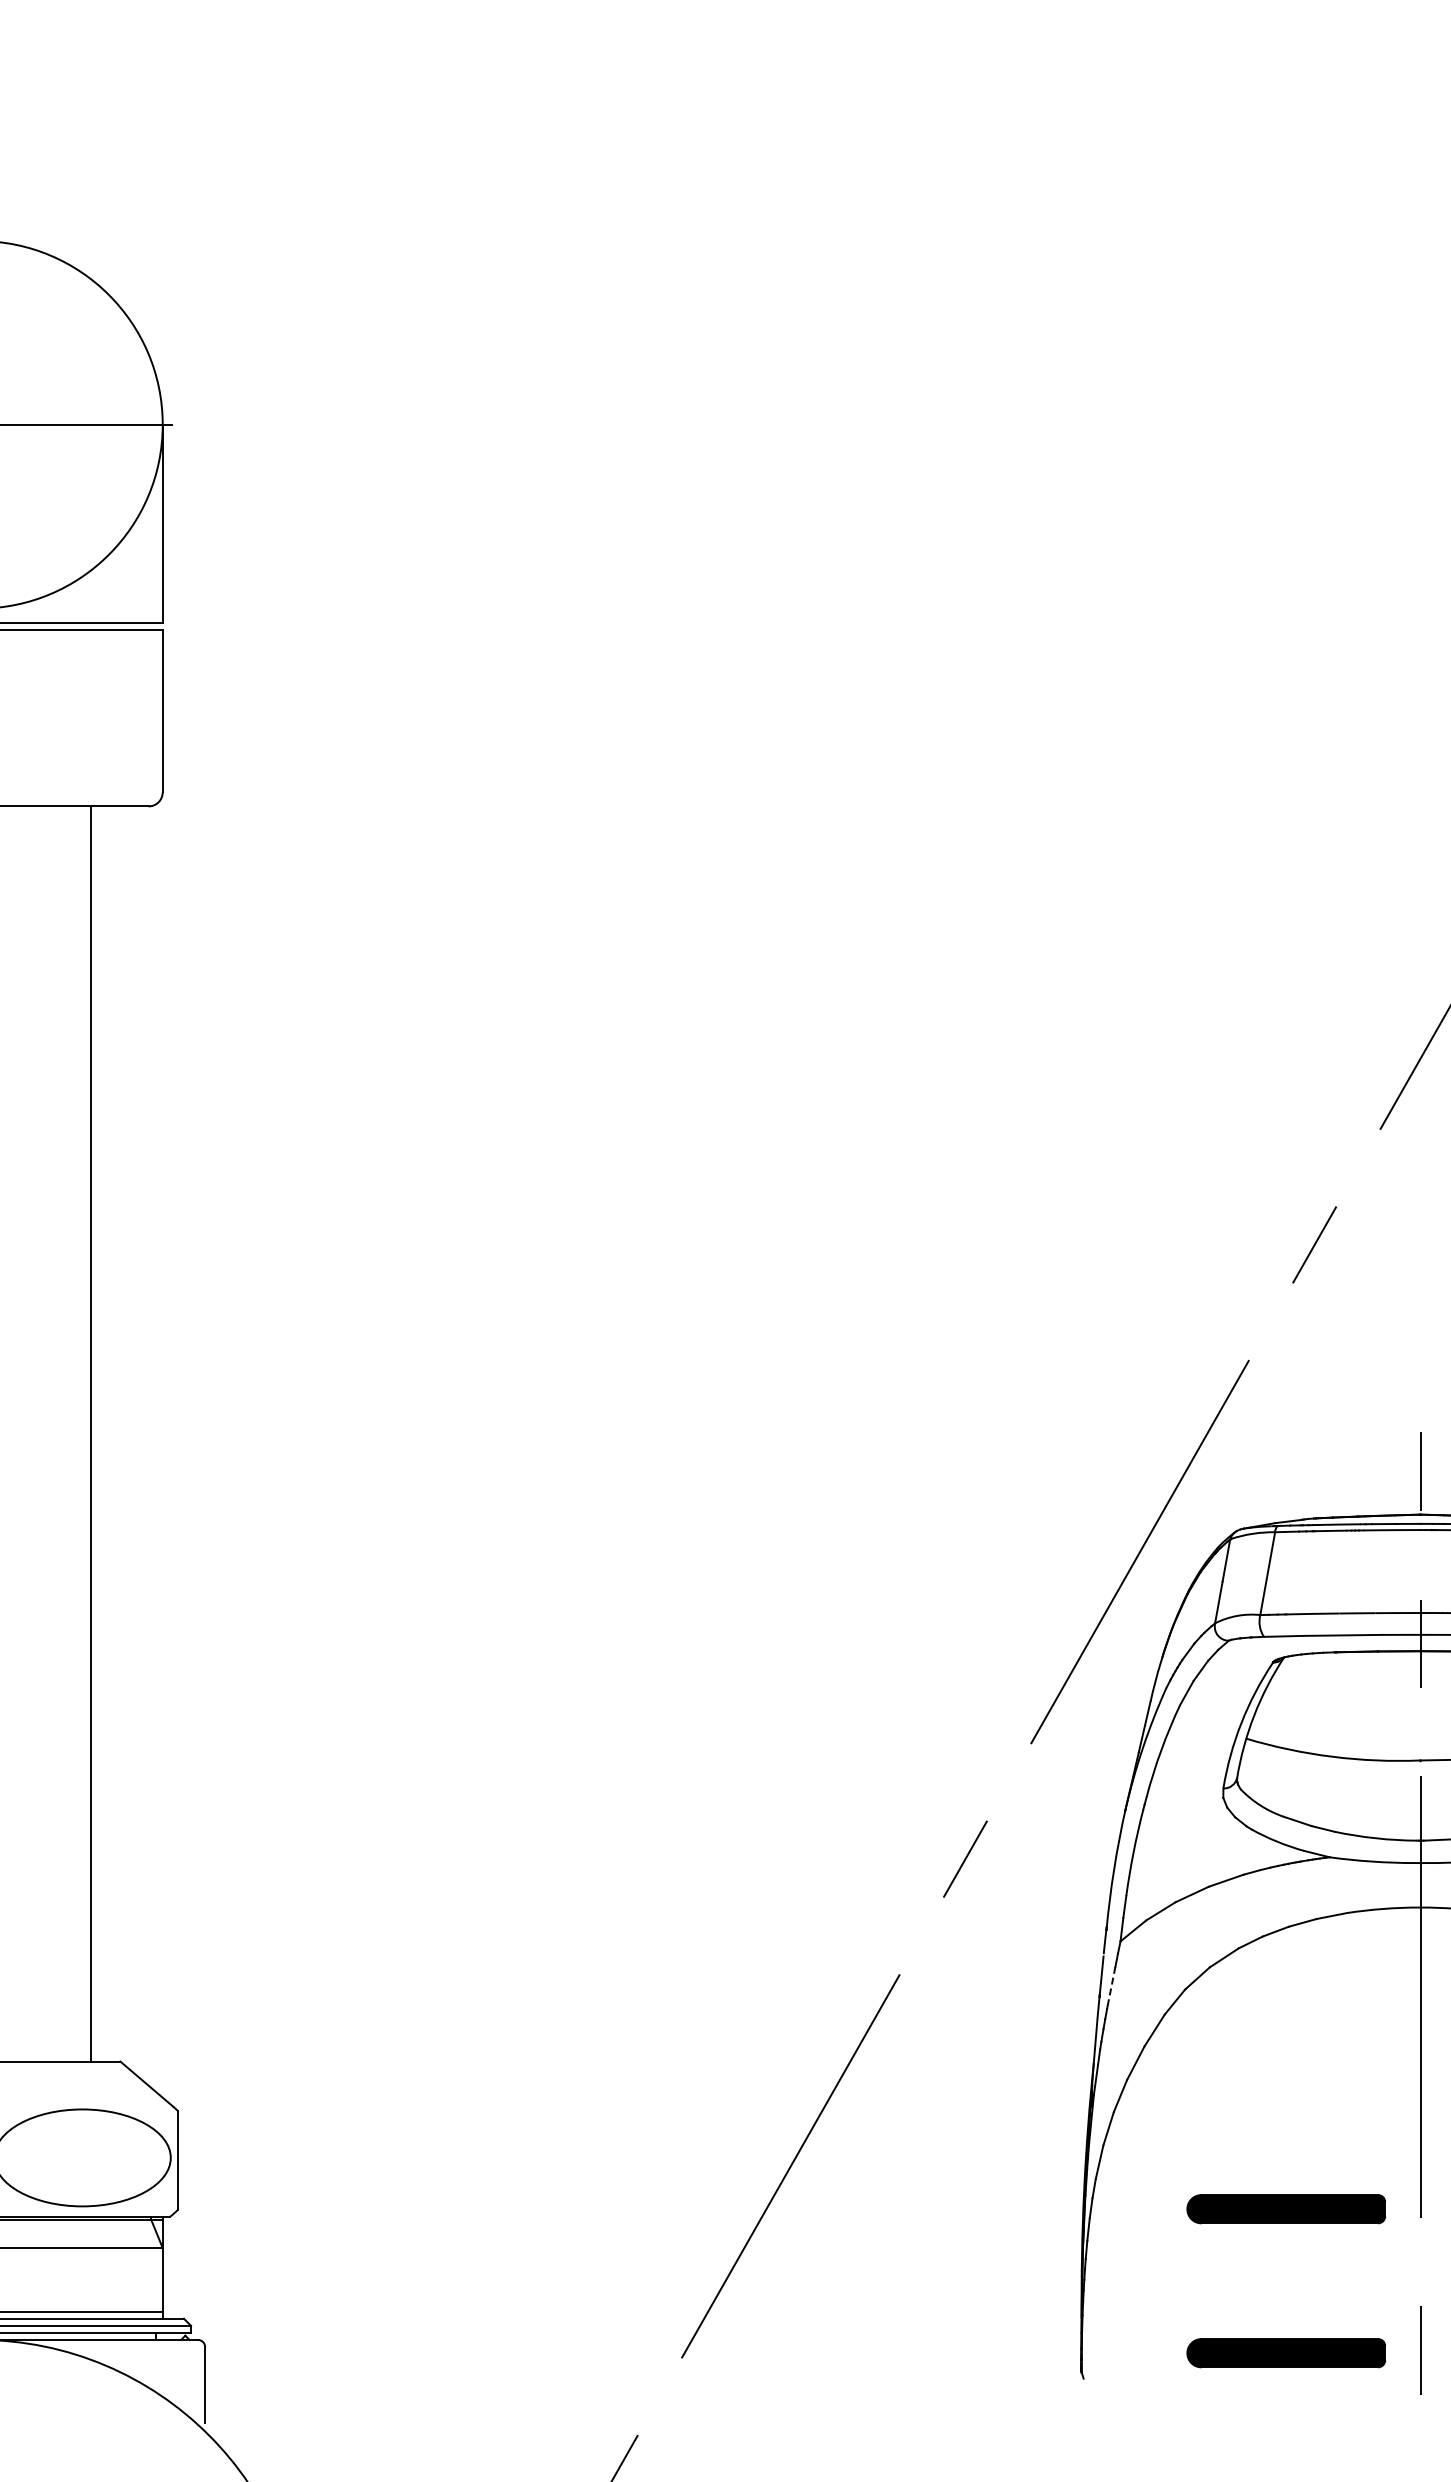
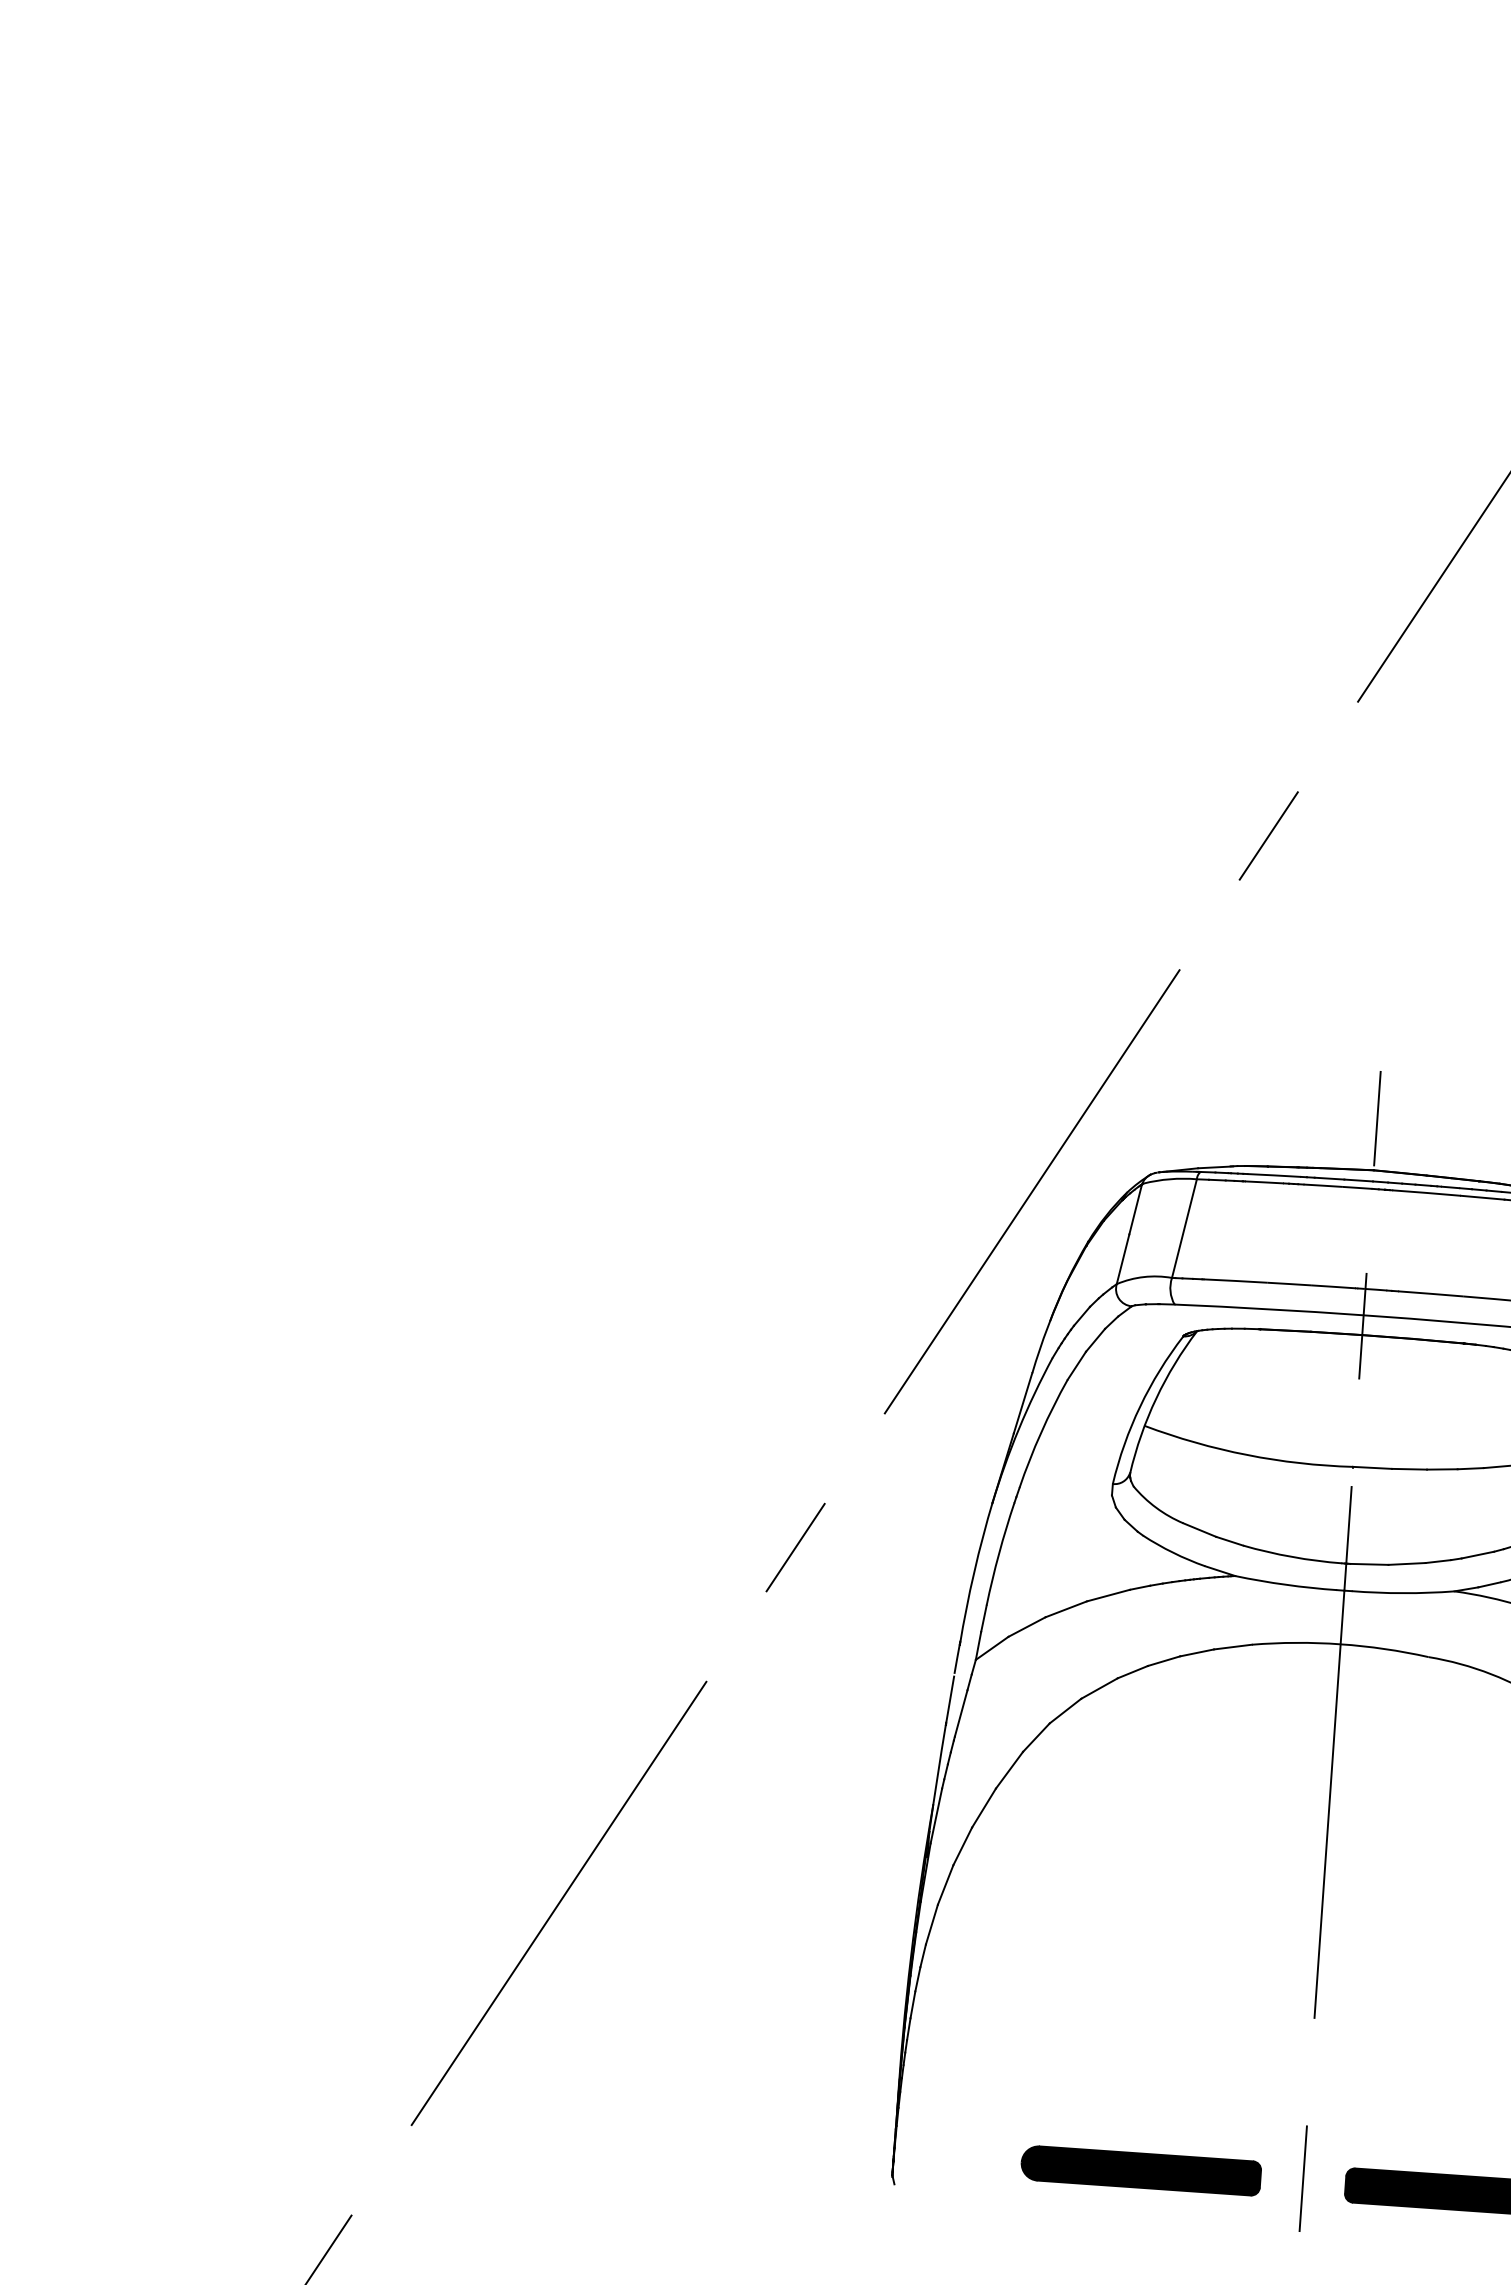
line: (1111, 1986) -> (961, 1713), dashed -> solid
part: (1286, 2209) -> (1153, 1997), removed

